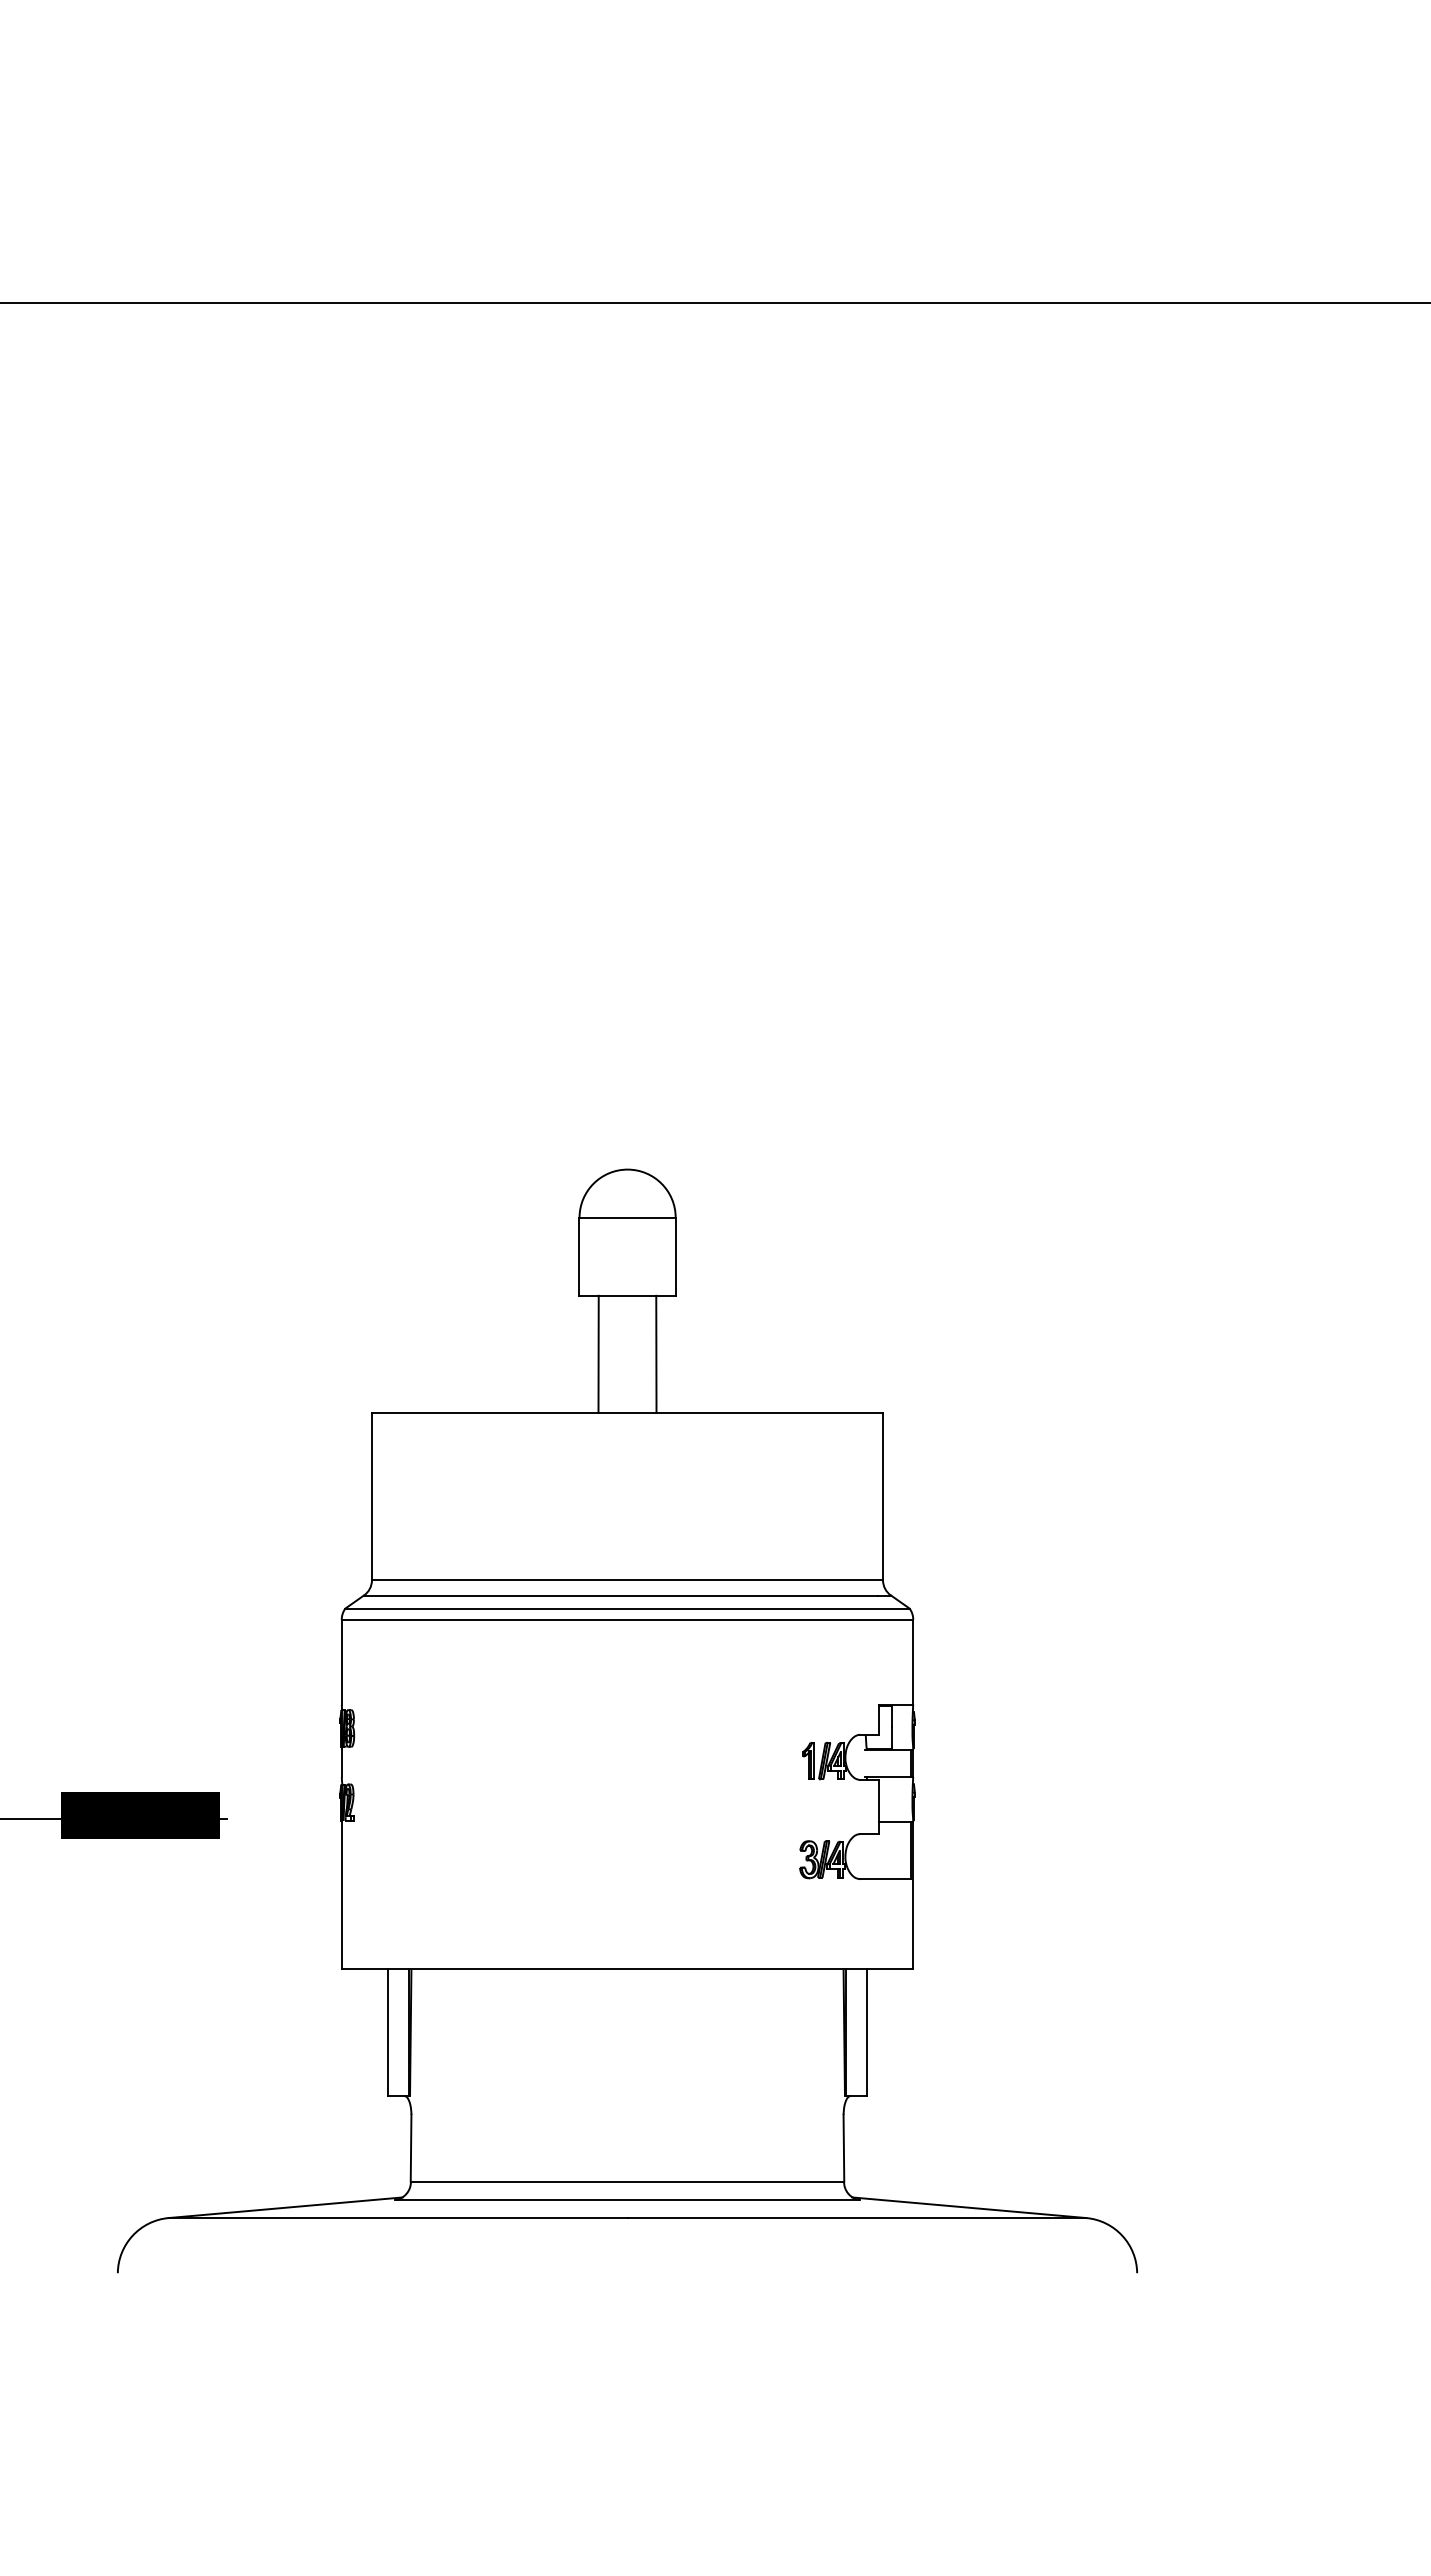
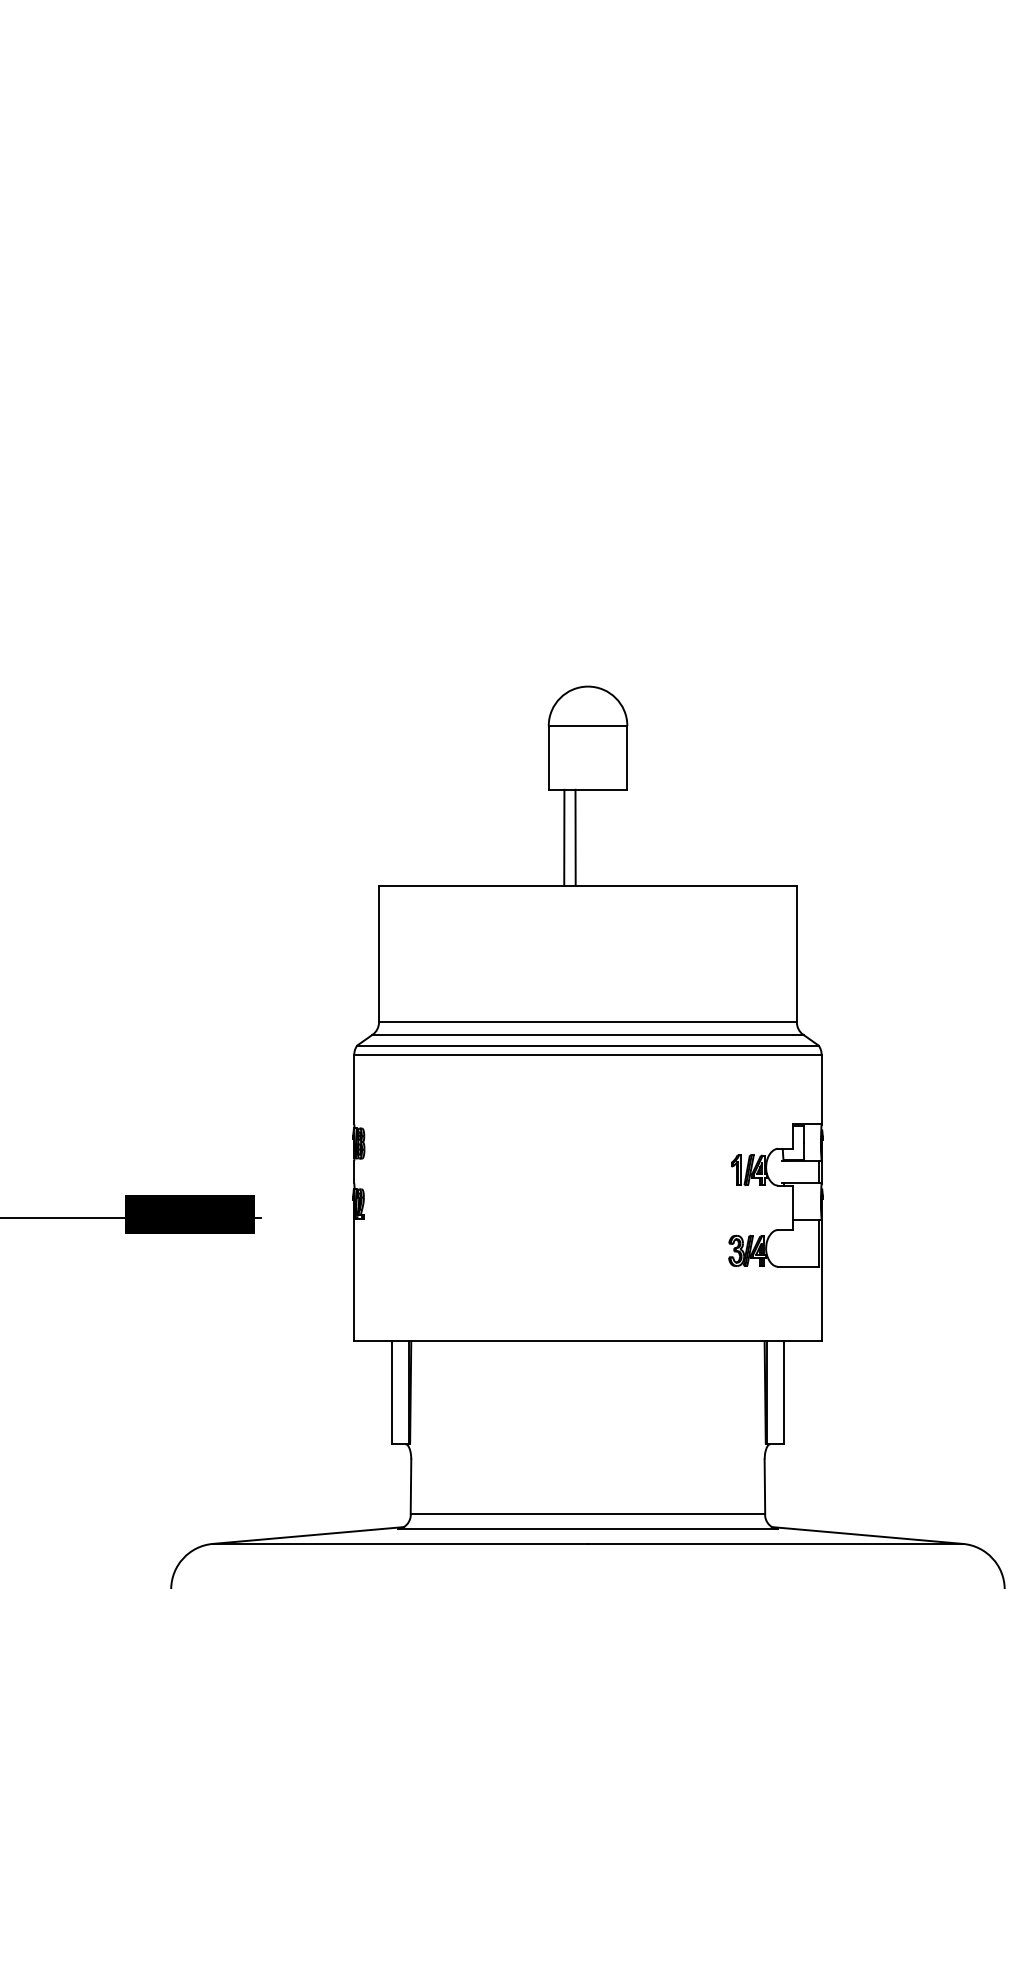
line: (656, 1354) -> (575, 837), moved

